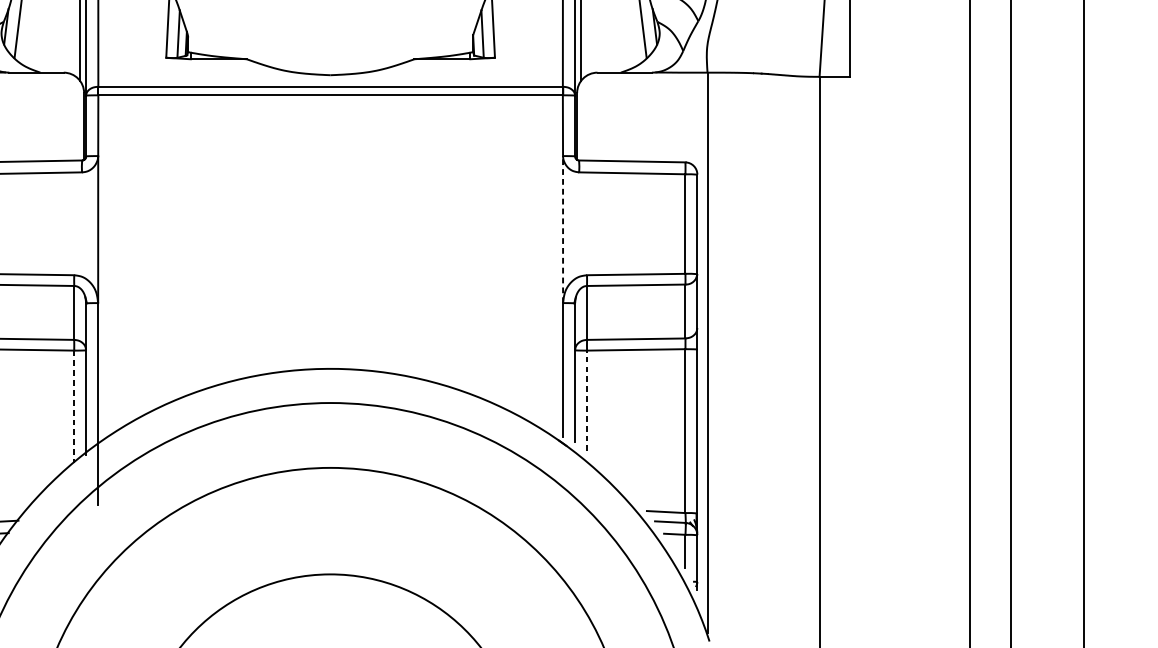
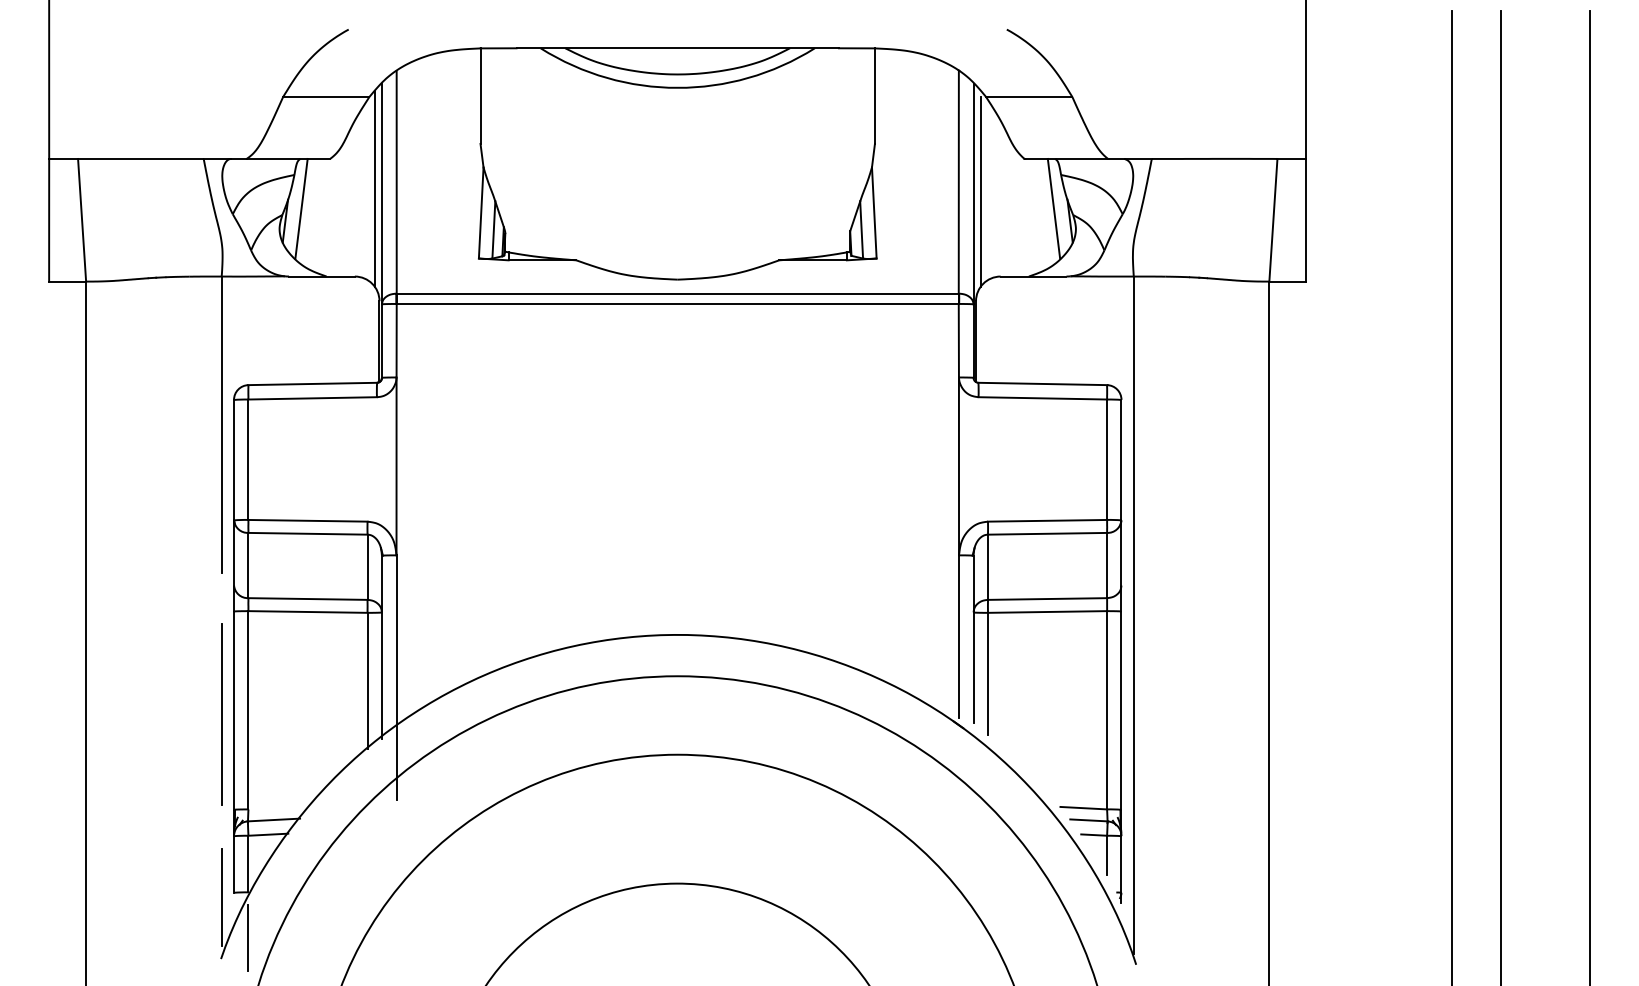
line: (562, 229) -> (958, 466), dashed -> solid
line: (587, 400) -> (988, 673), dashed -> solid
line: (74, 407) -> (367, 681), dashed -> solid

